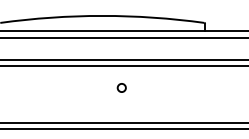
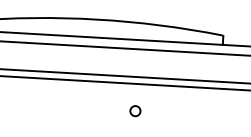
circle: (121, 87) -> (135, 110), moved

